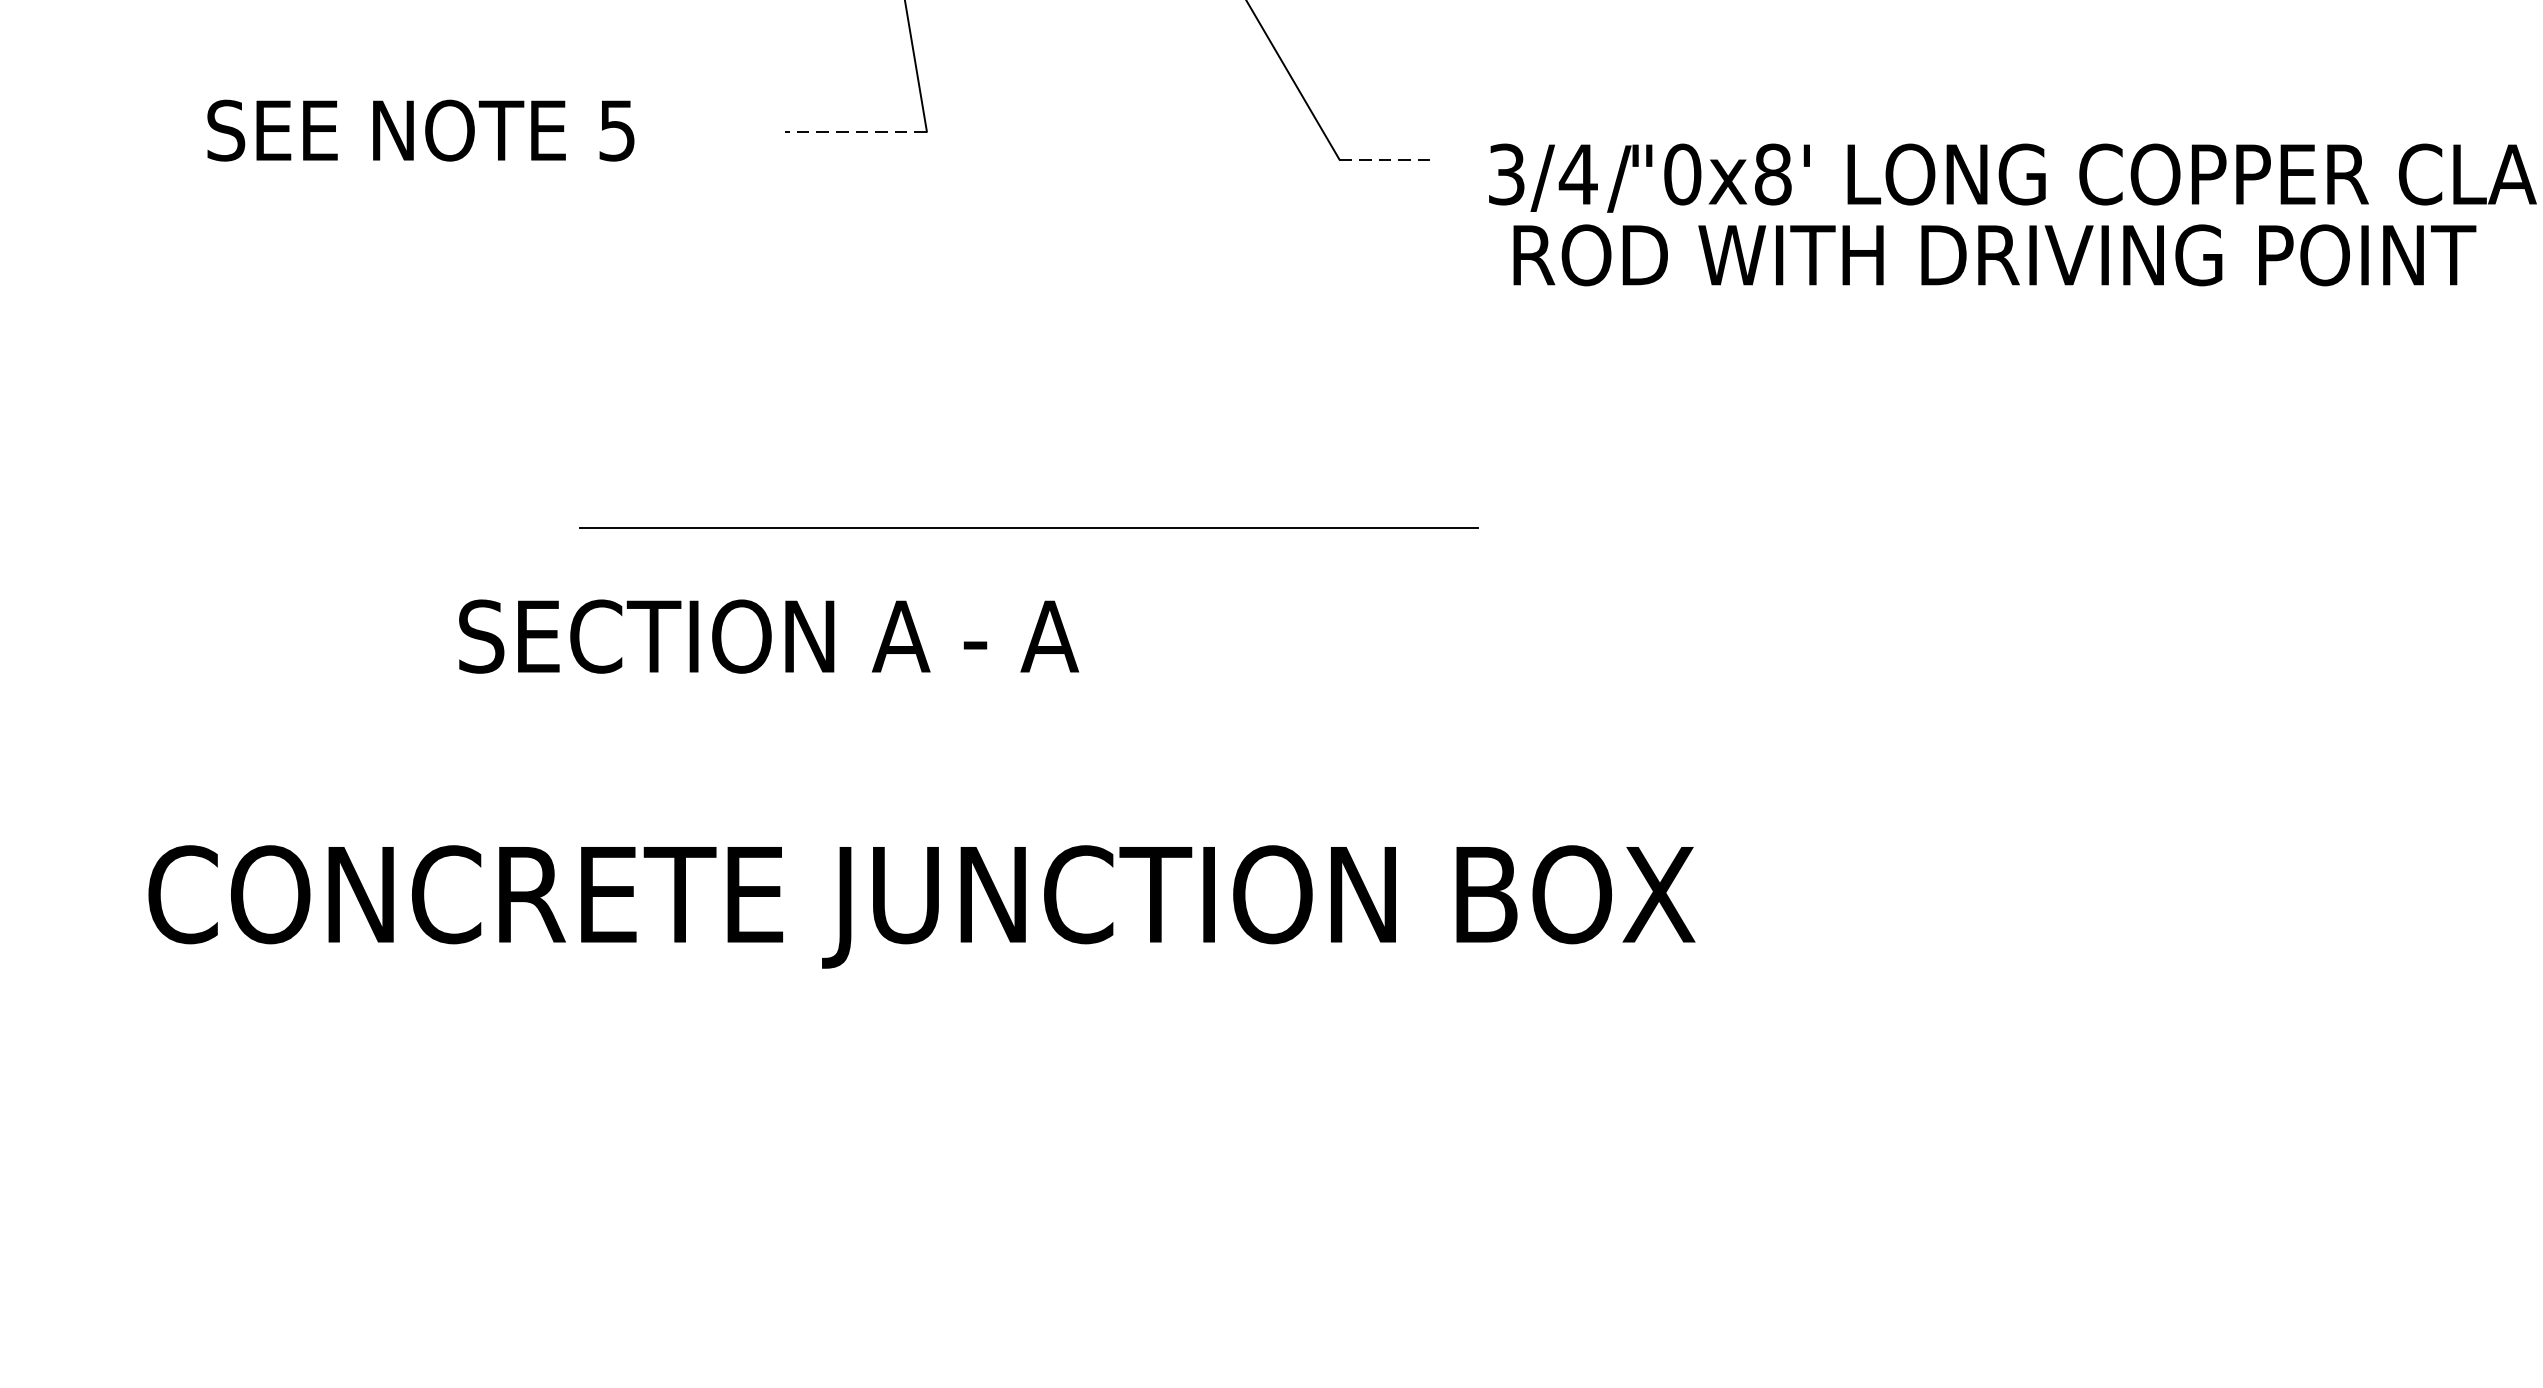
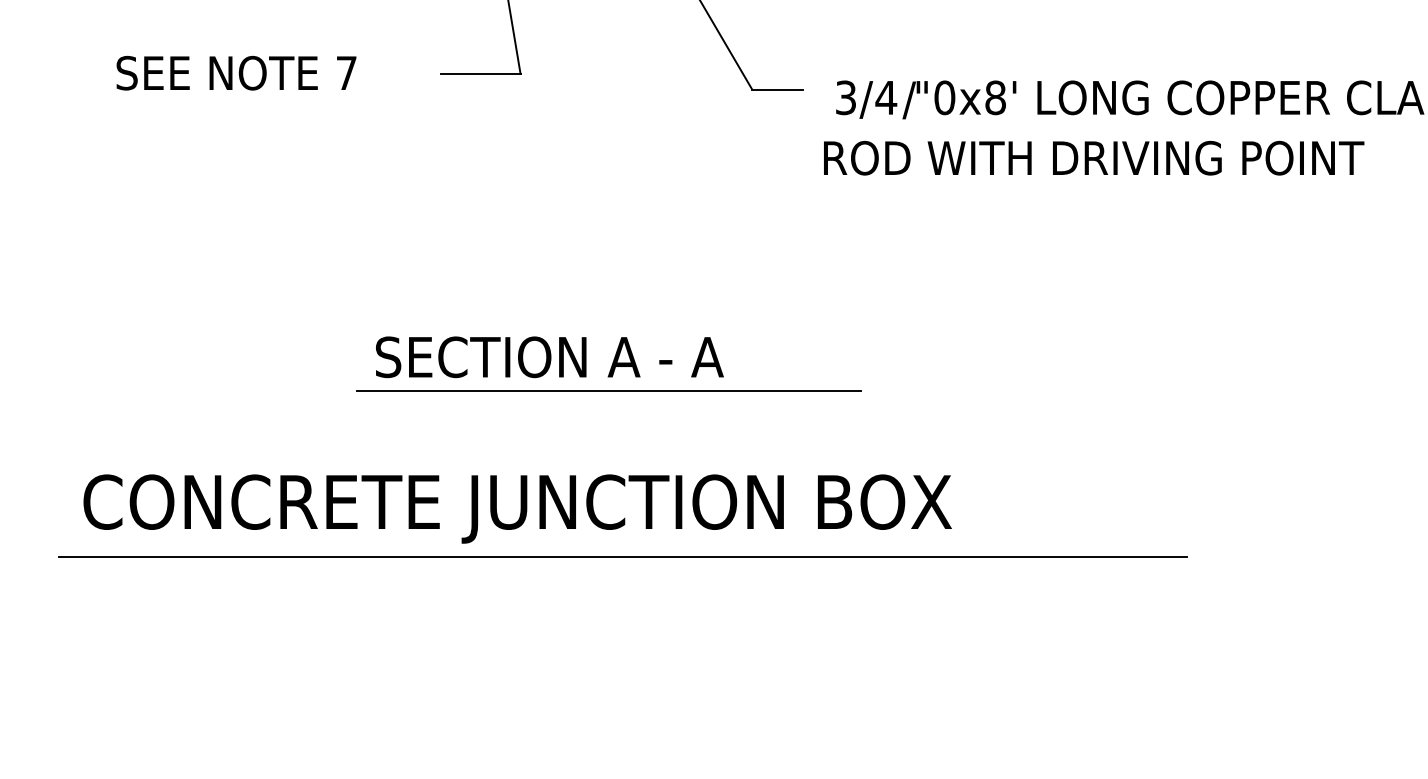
text: (616, 131) -> (346, 73), 5 -> 7
line: (855, 131) -> (480, 73), dashed -> solid
line: (1386, 159) -> (778, 89), dashed -> solid
text: (1995, 254) -> (1094, 157), moved
line: (1028, 528) -> (608, 390), moved
text: (768, 637) -> (549, 357), moved
line: (1108, 991) -> (622, 556), added

